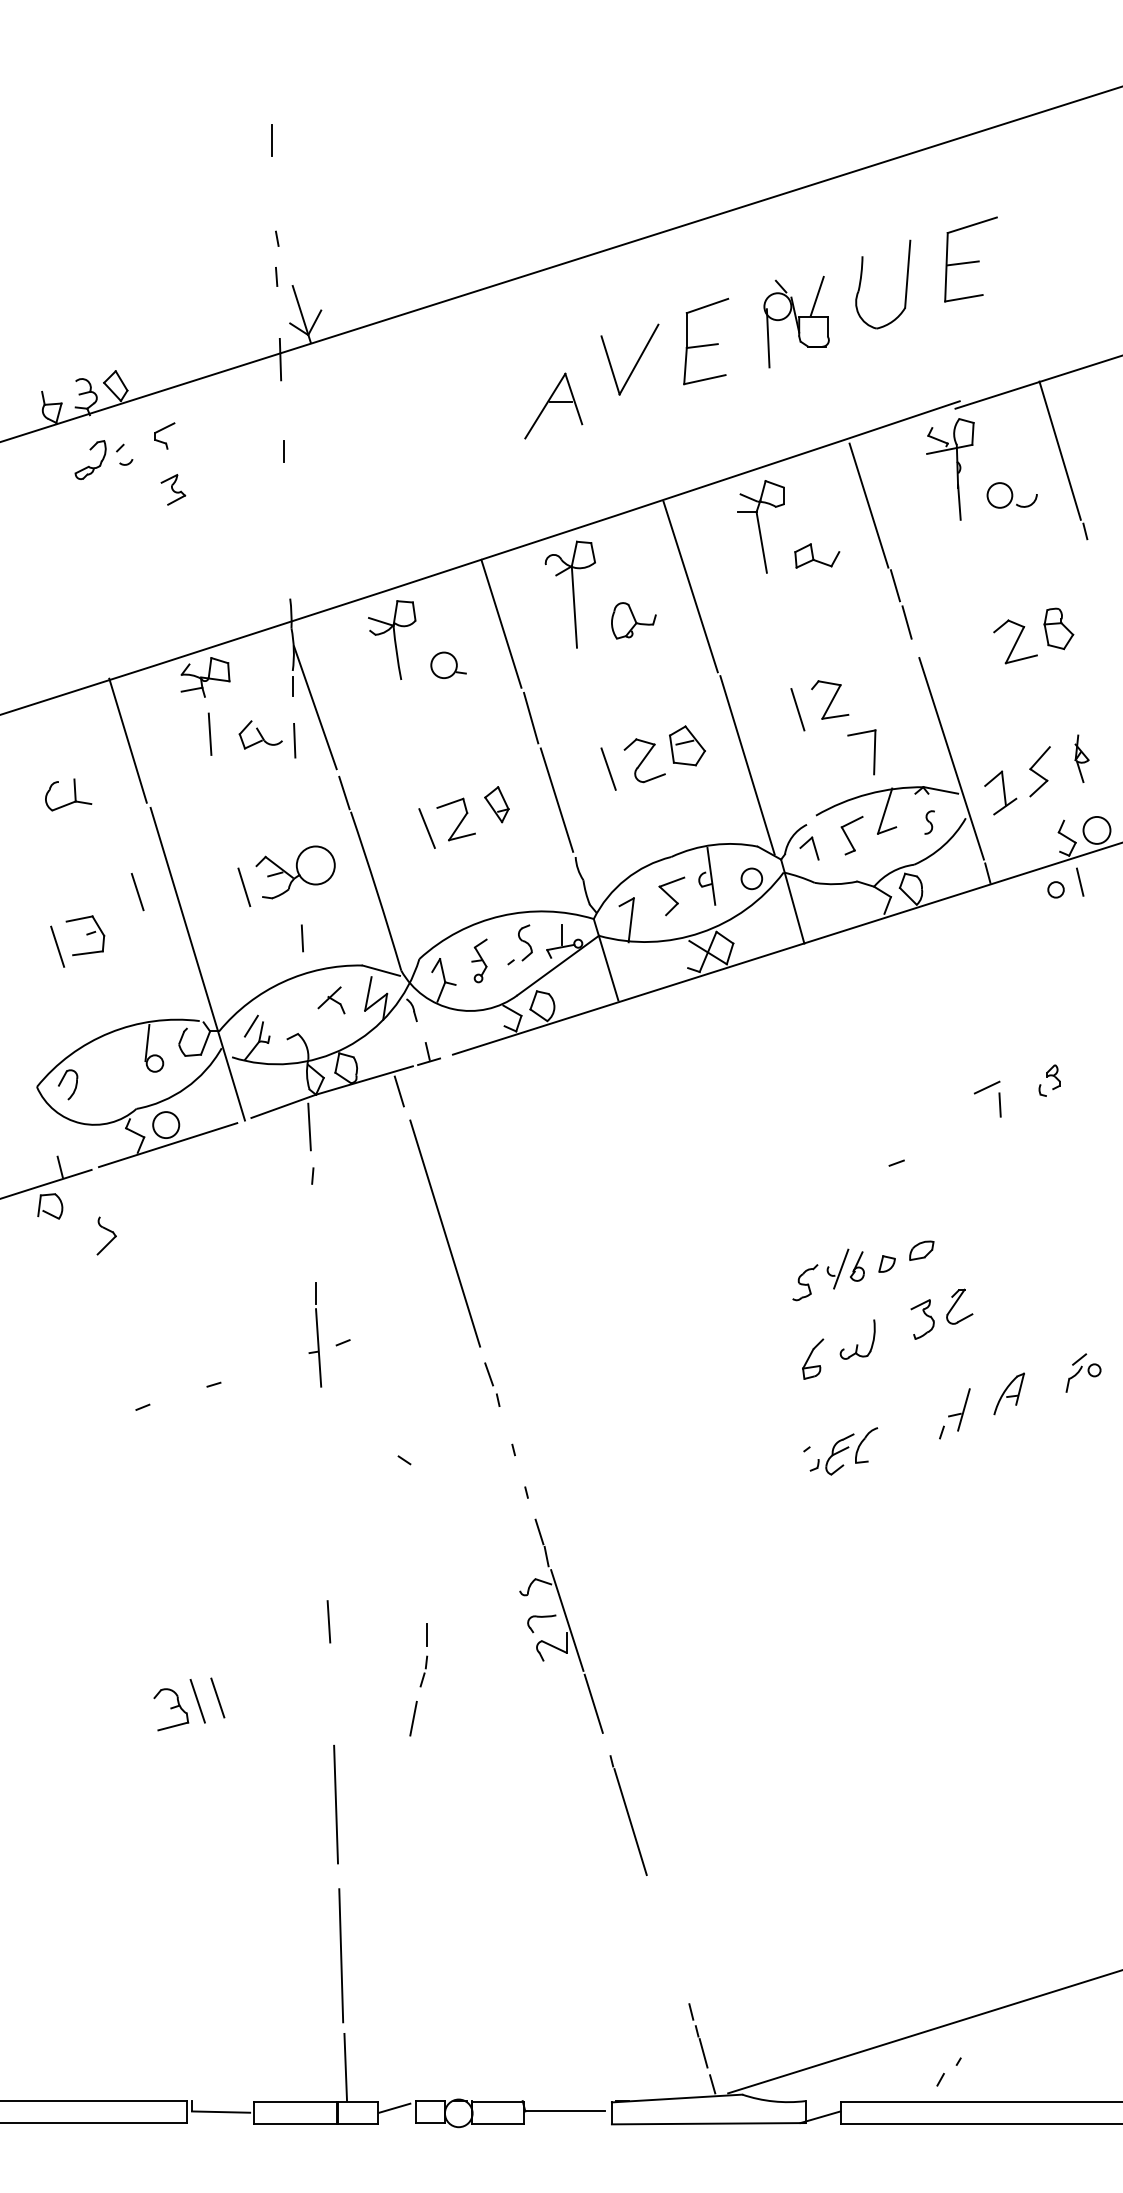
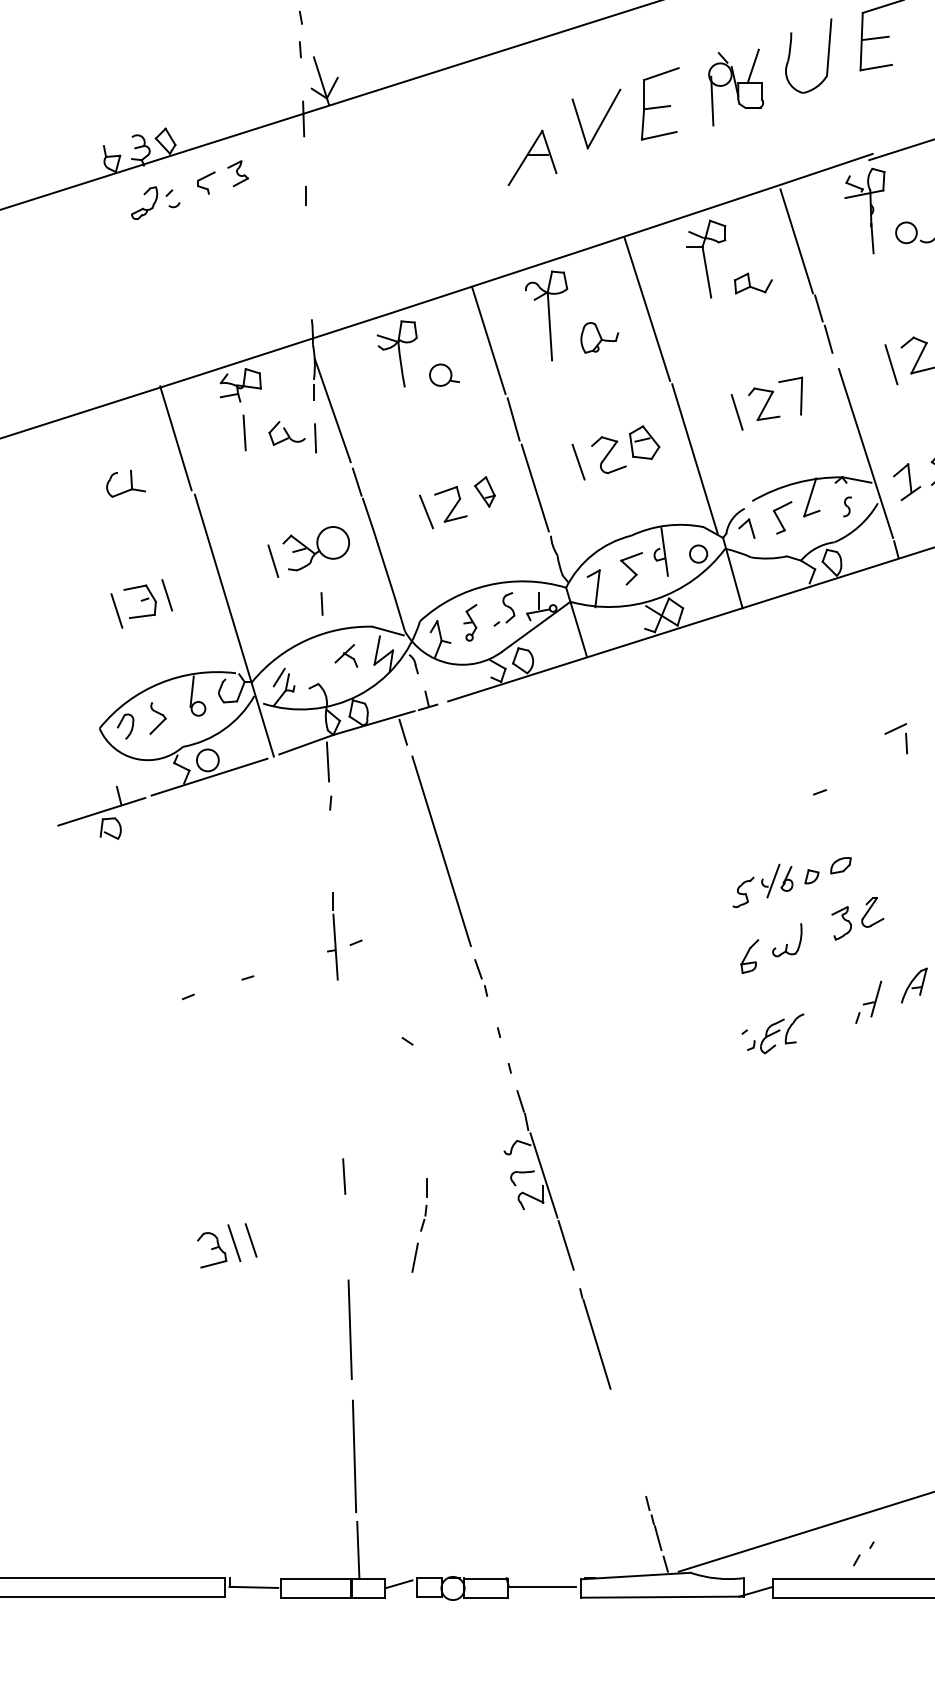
part: (173, 489) -> (238, 173), moved
line: (981, 652) -> (891, 364), added
part: (873, 752) -> (800, 396), moved
line: (137, 892) -> (167, 595), moved
part: (106, 1235) -> (157, 718), moved

